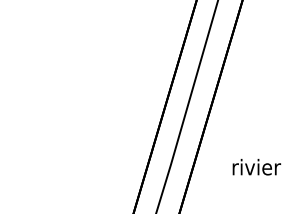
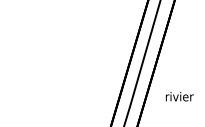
text: (256, 166) -> (179, 96), moved

